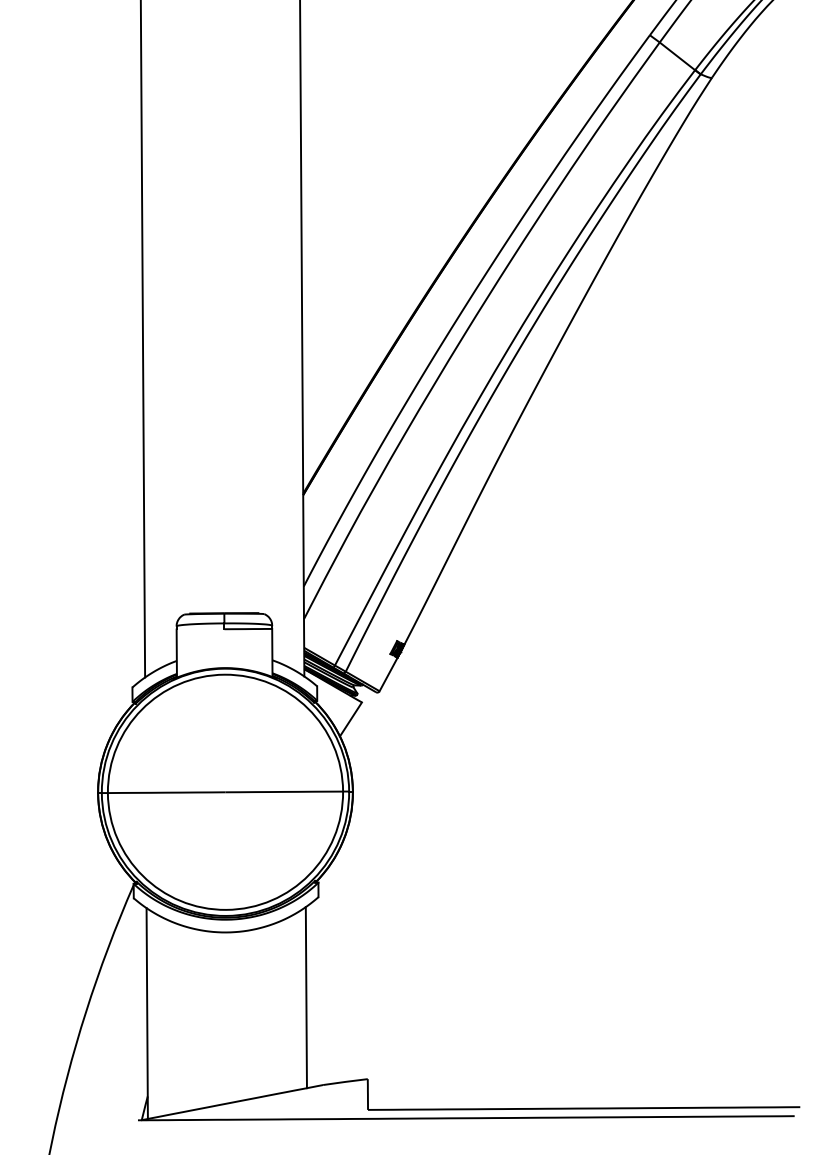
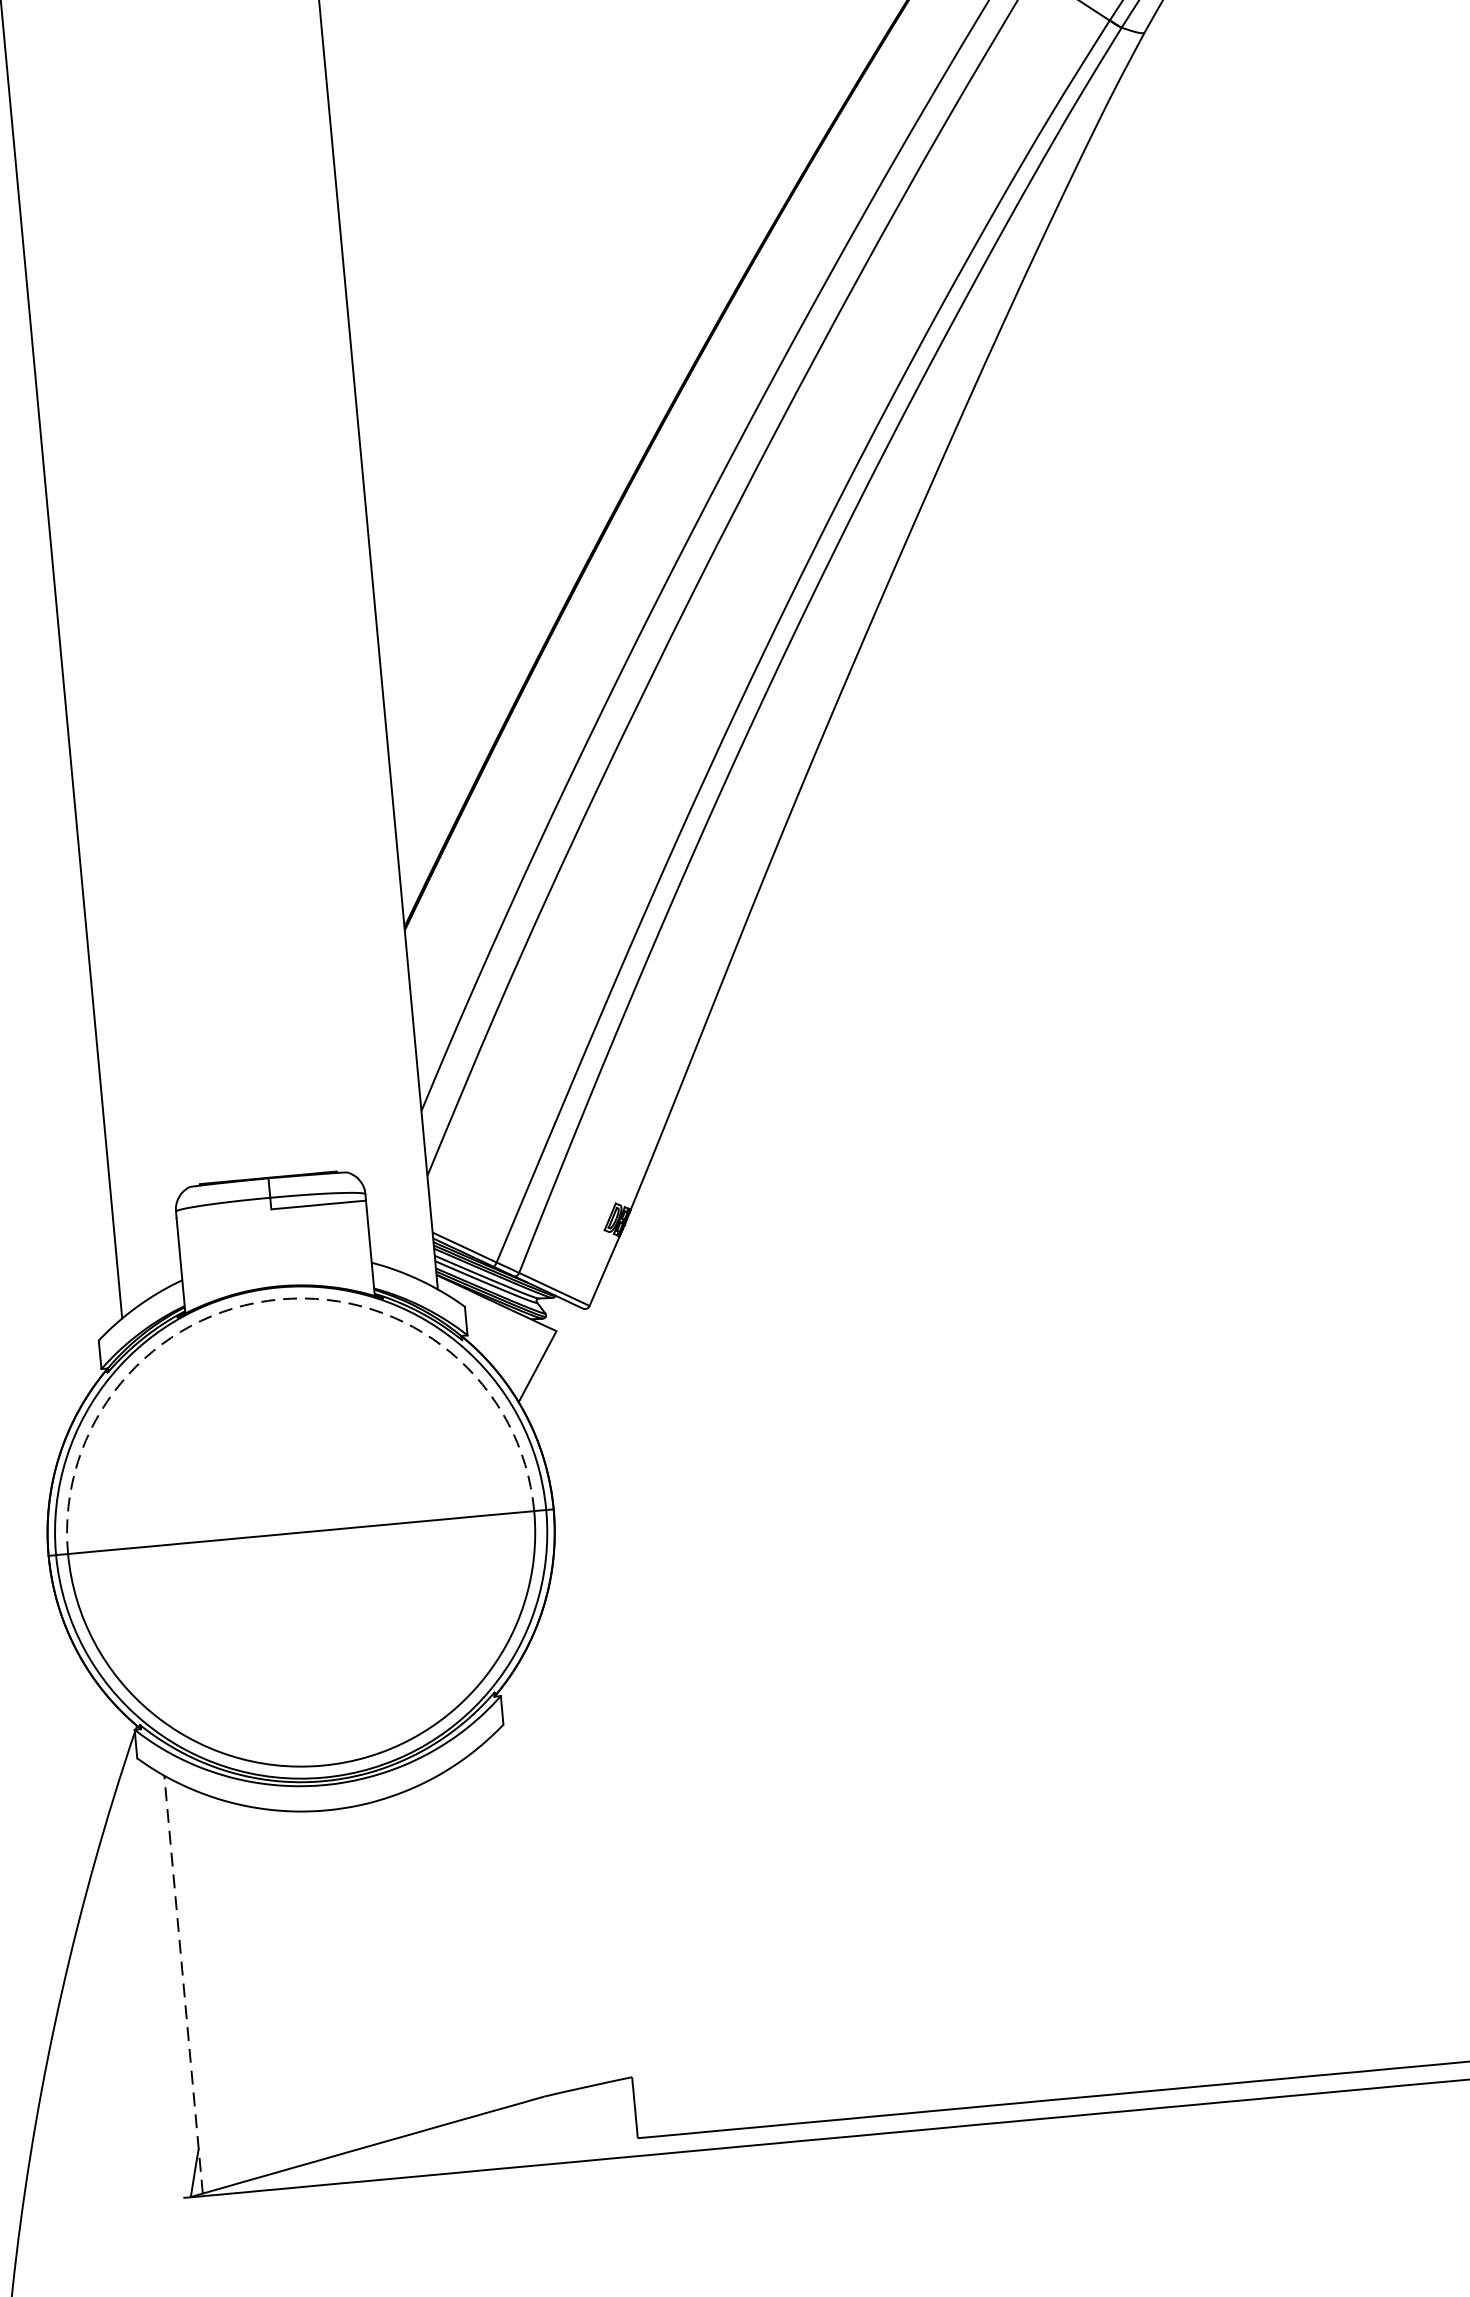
arc: (224, 674) -> (279, 1299), solid -> dashed
line: (305, 997) -> (494, 1925), removed
line: (147, 1013) -> (184, 1984), solid -> dashed

